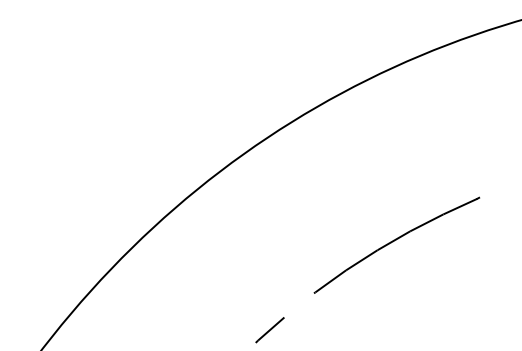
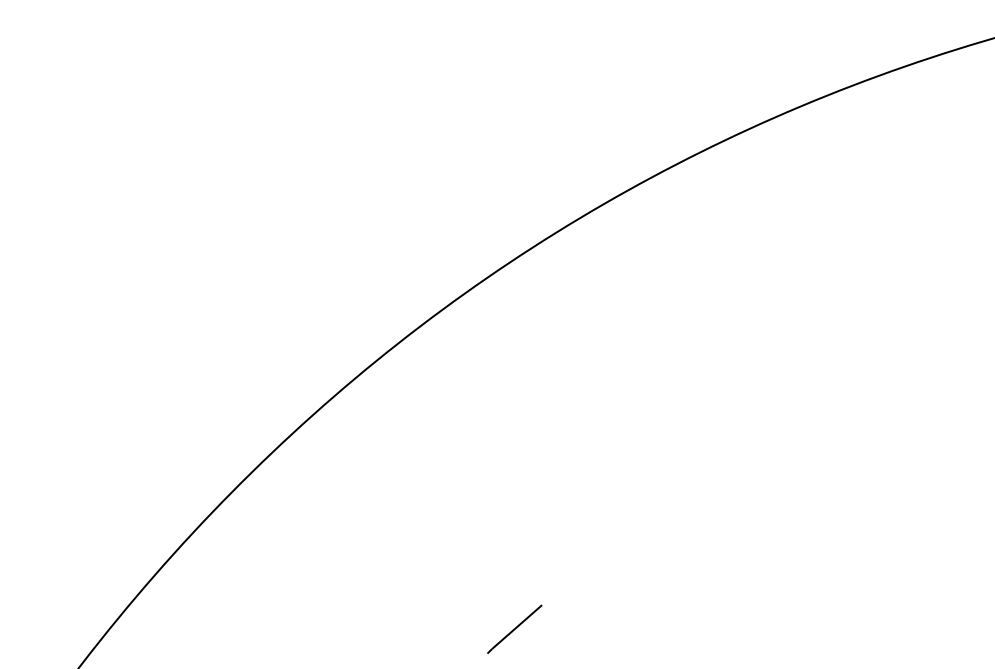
part: (396, 244) -> (755, 466), removed

